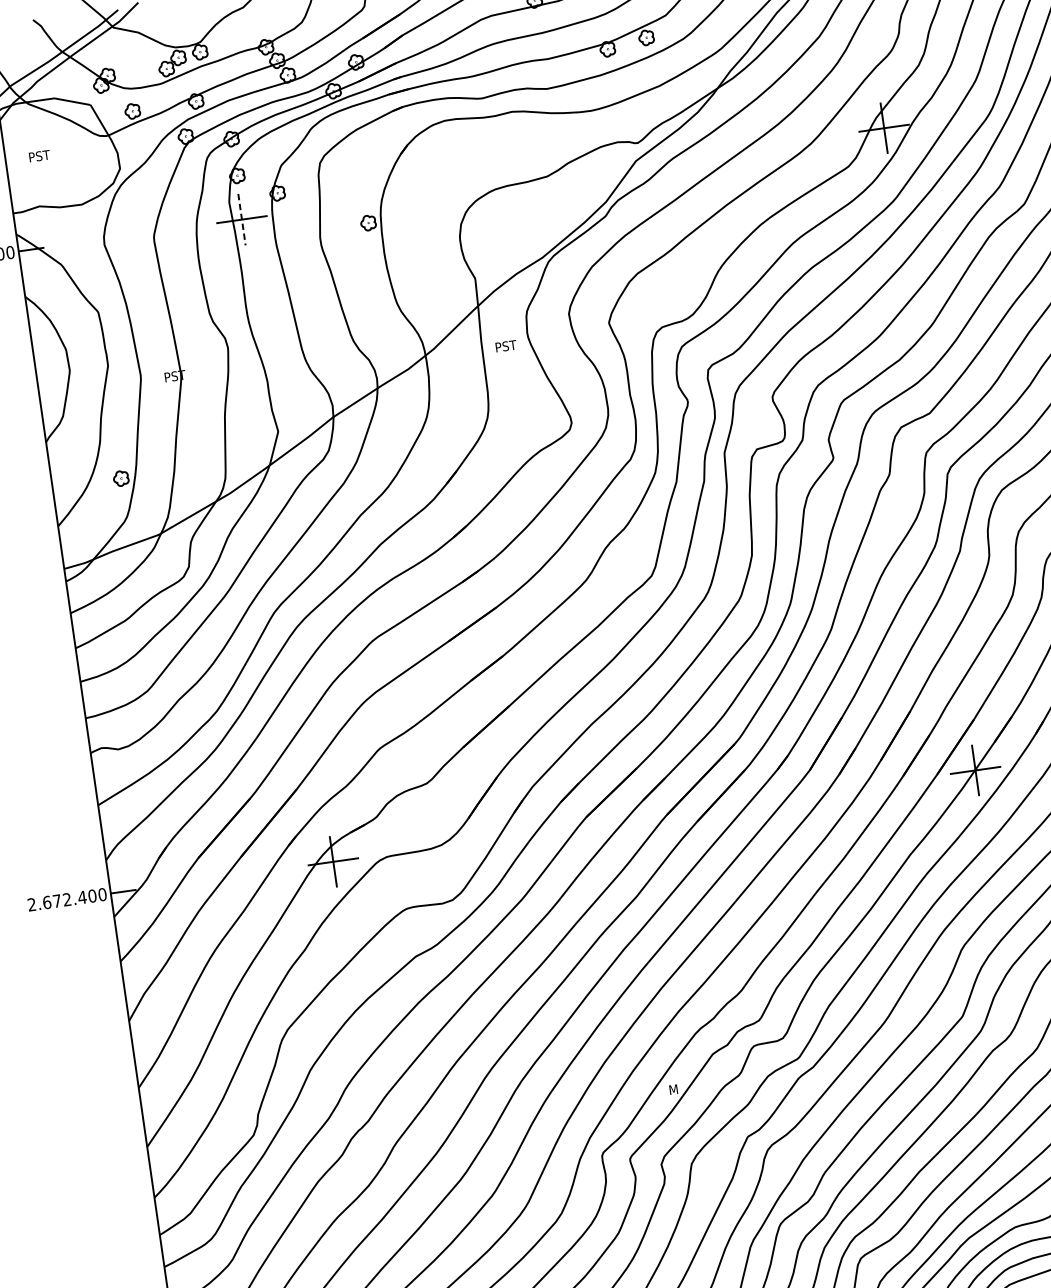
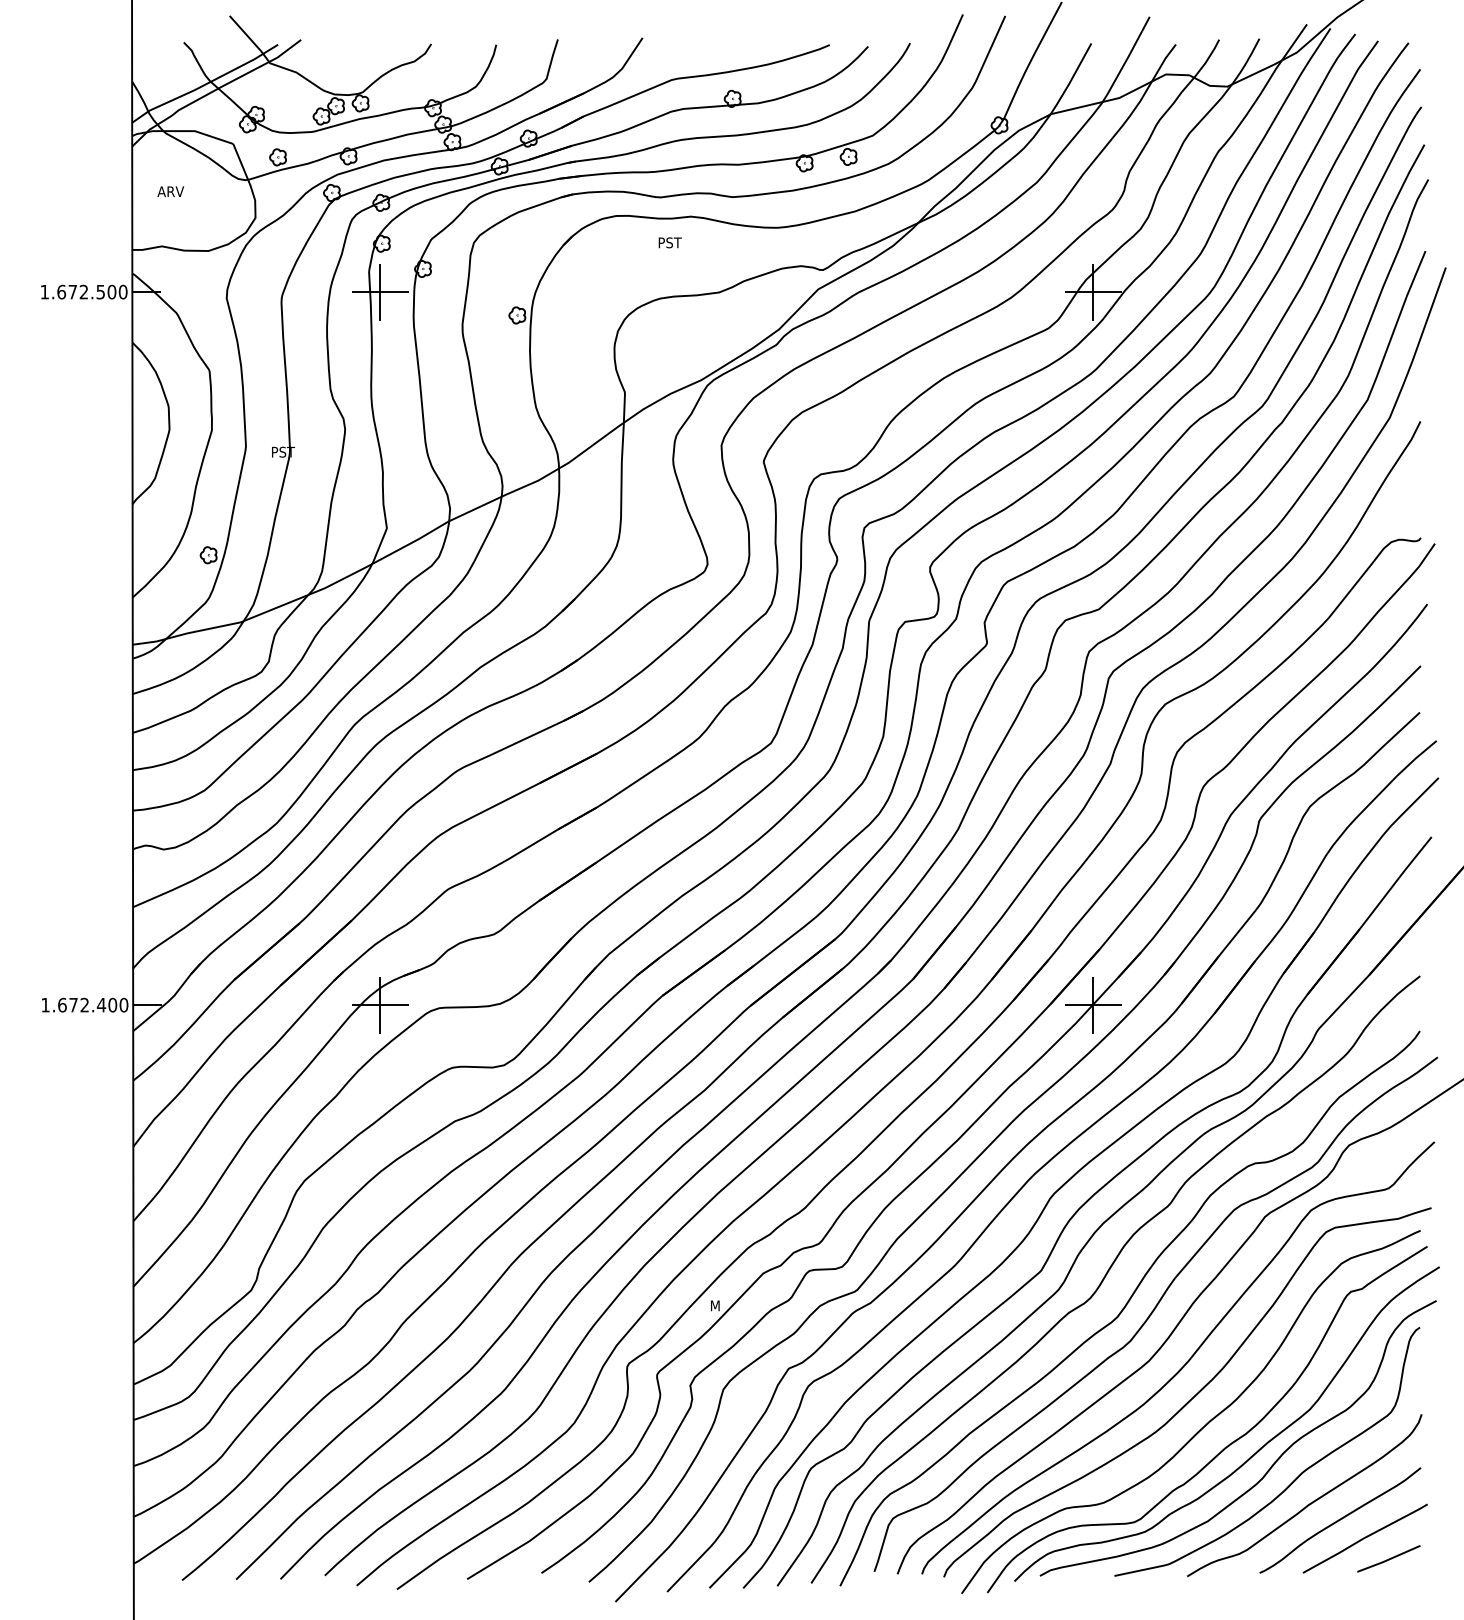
text: (40, 155) -> (170, 191), PST -> ARV
line: (242, 219) -> (380, 292), dashed -> solid
text: (505, 346) -> (669, 242), moved
text: (31, 904) -> (45, 1004), 2.672.400 -> 1.672.400

